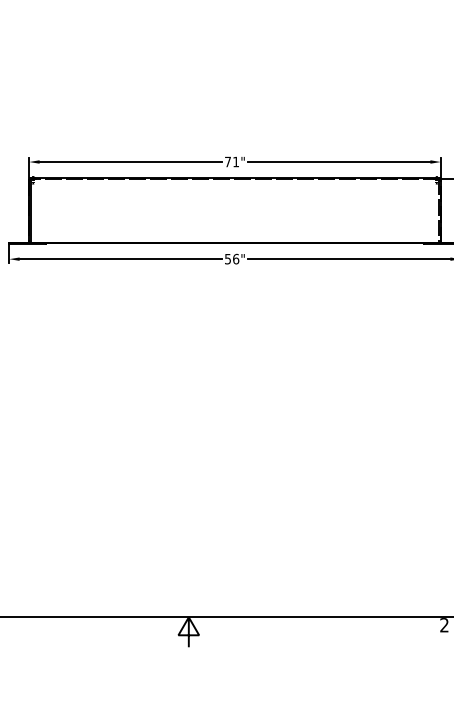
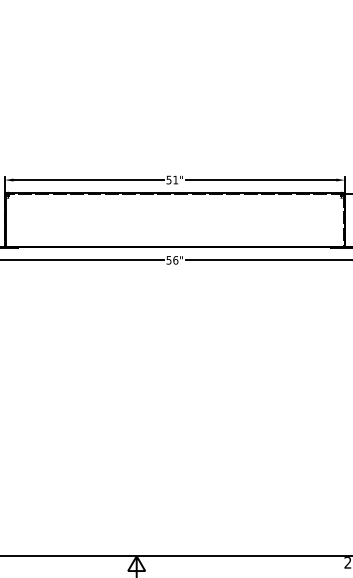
text: (227, 162) -> (168, 180), 71" -> 51"

